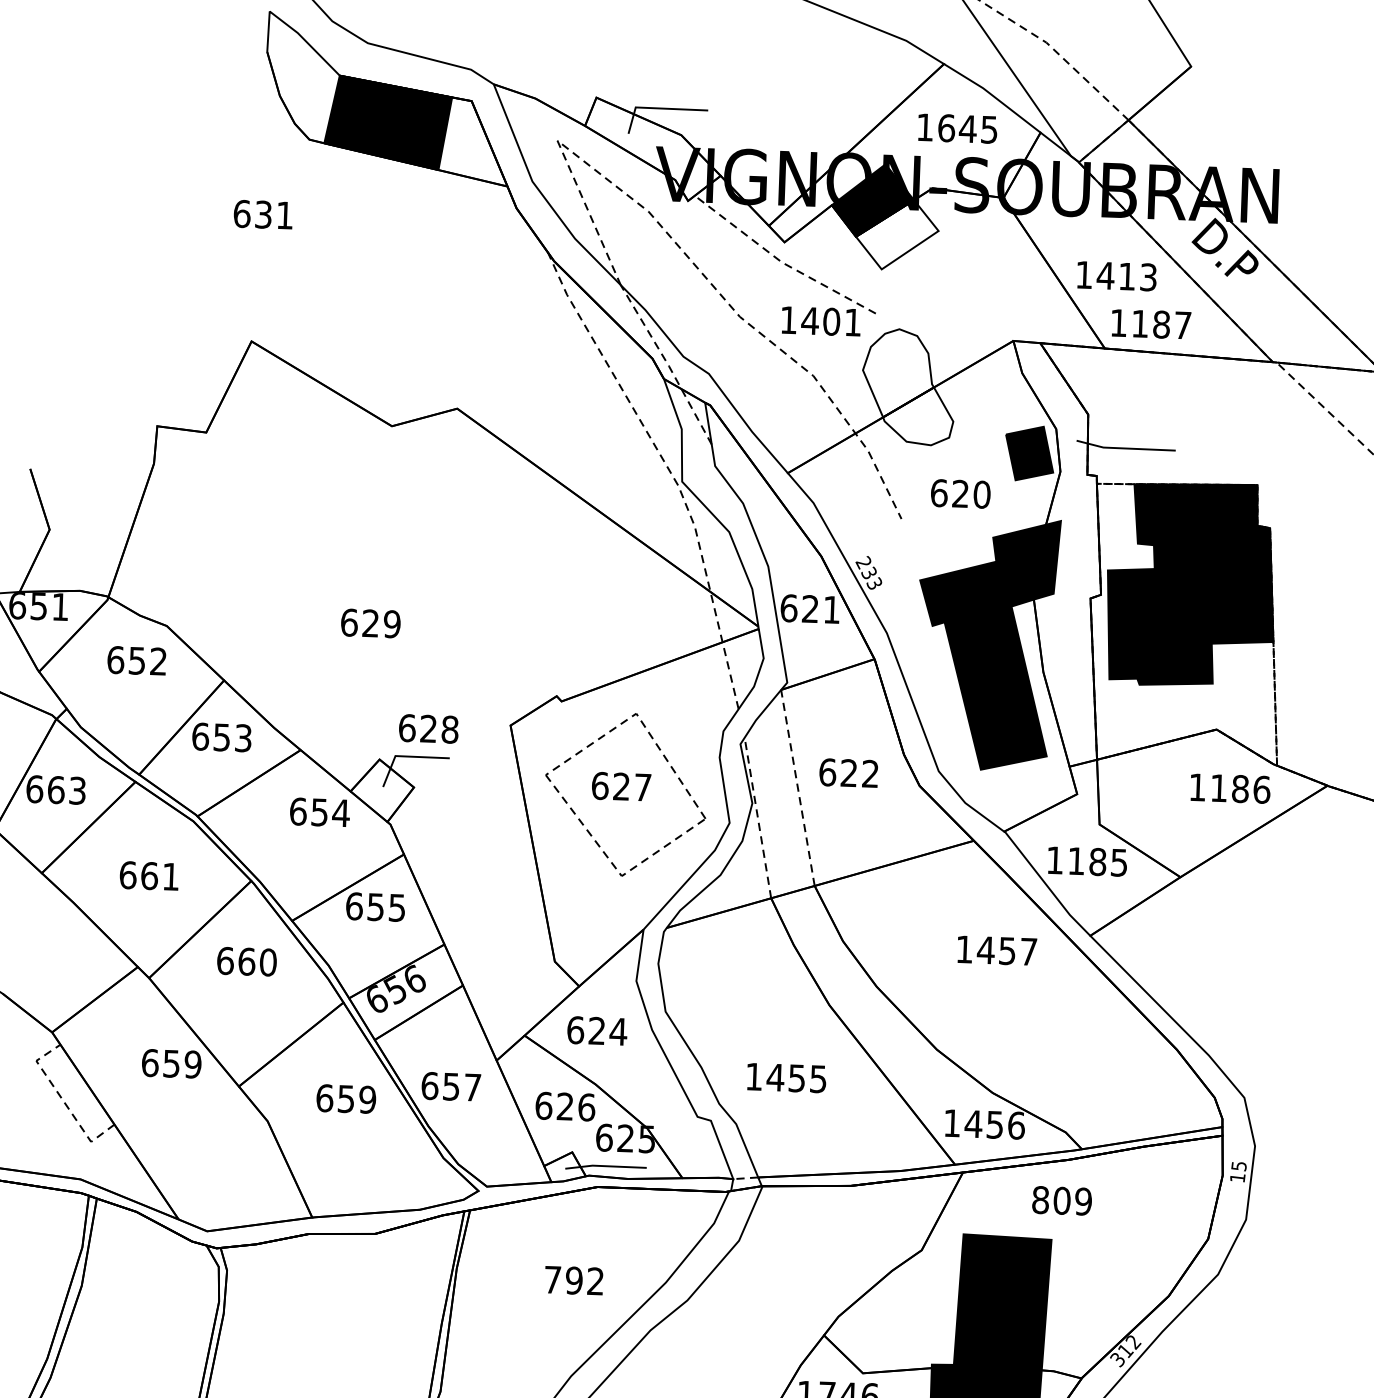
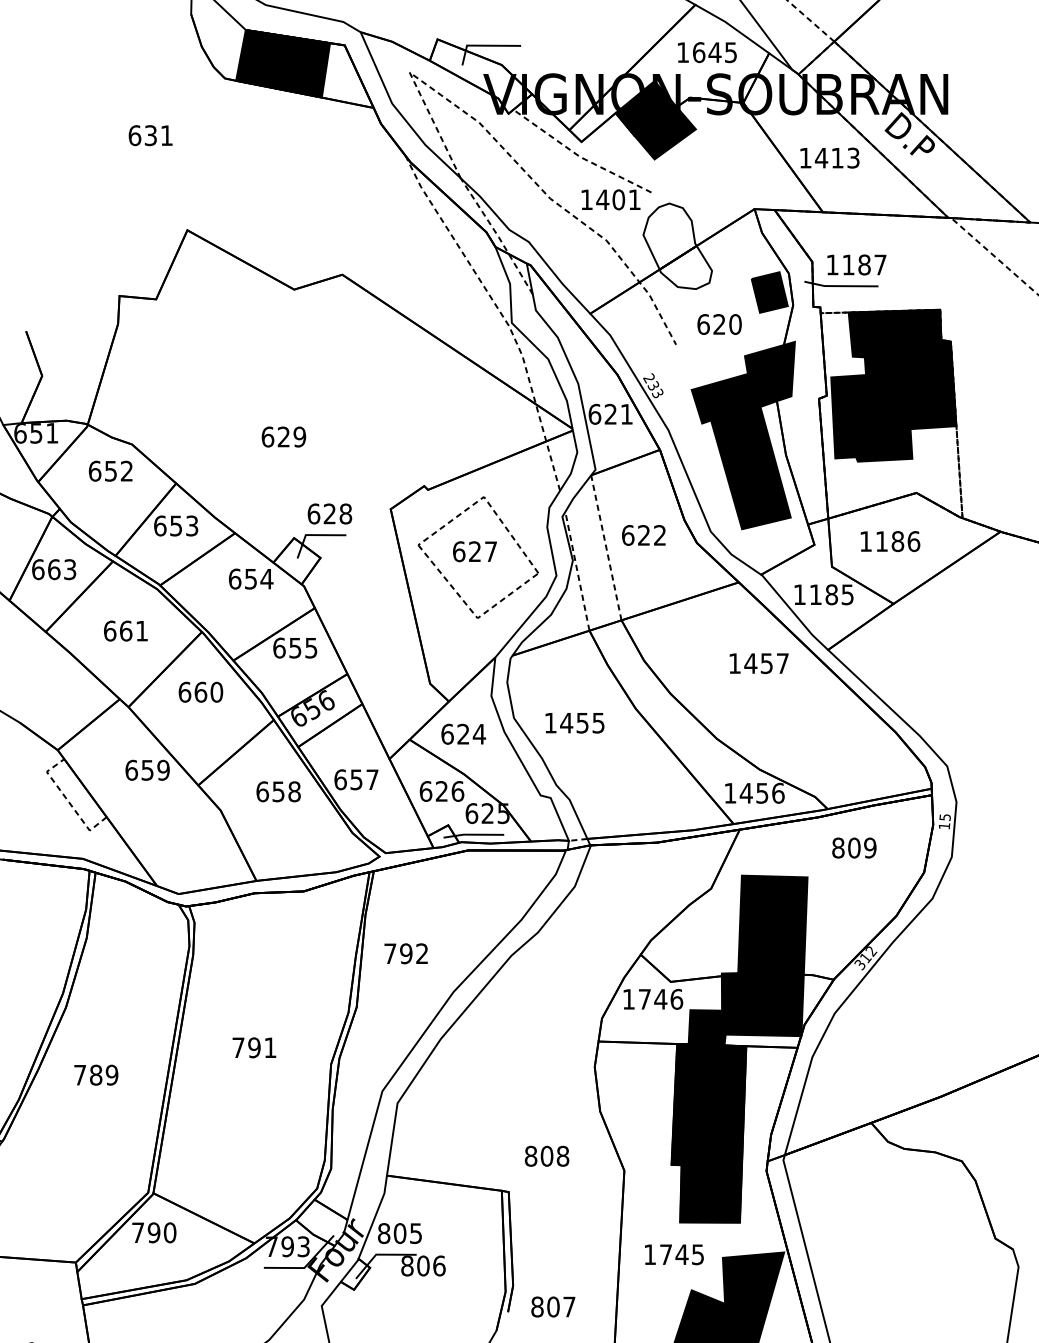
text: (263, 214) -> (150, 135), moved
fill: (896, 235) -> (664, 133), added
text: (1150, 323) -> (856, 264), moved
text: (1230, 788) -> (890, 541), moved
text: (786, 1078) -> (574, 723), moved
text: (367, 1099) -> (294, 791), 659 -> 658
text: (1062, 1200) -> (854, 847), moved
text: (573, 1280) -> (405, 953), moved

